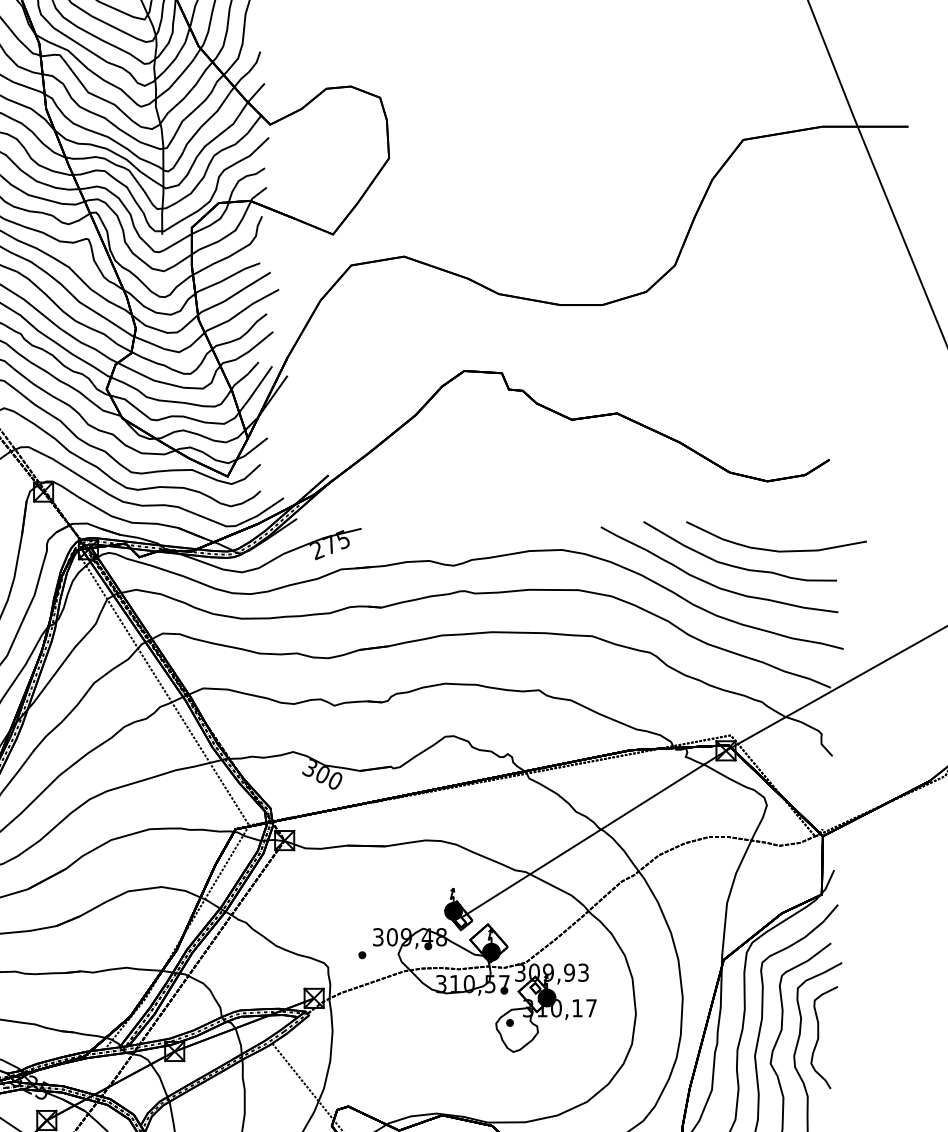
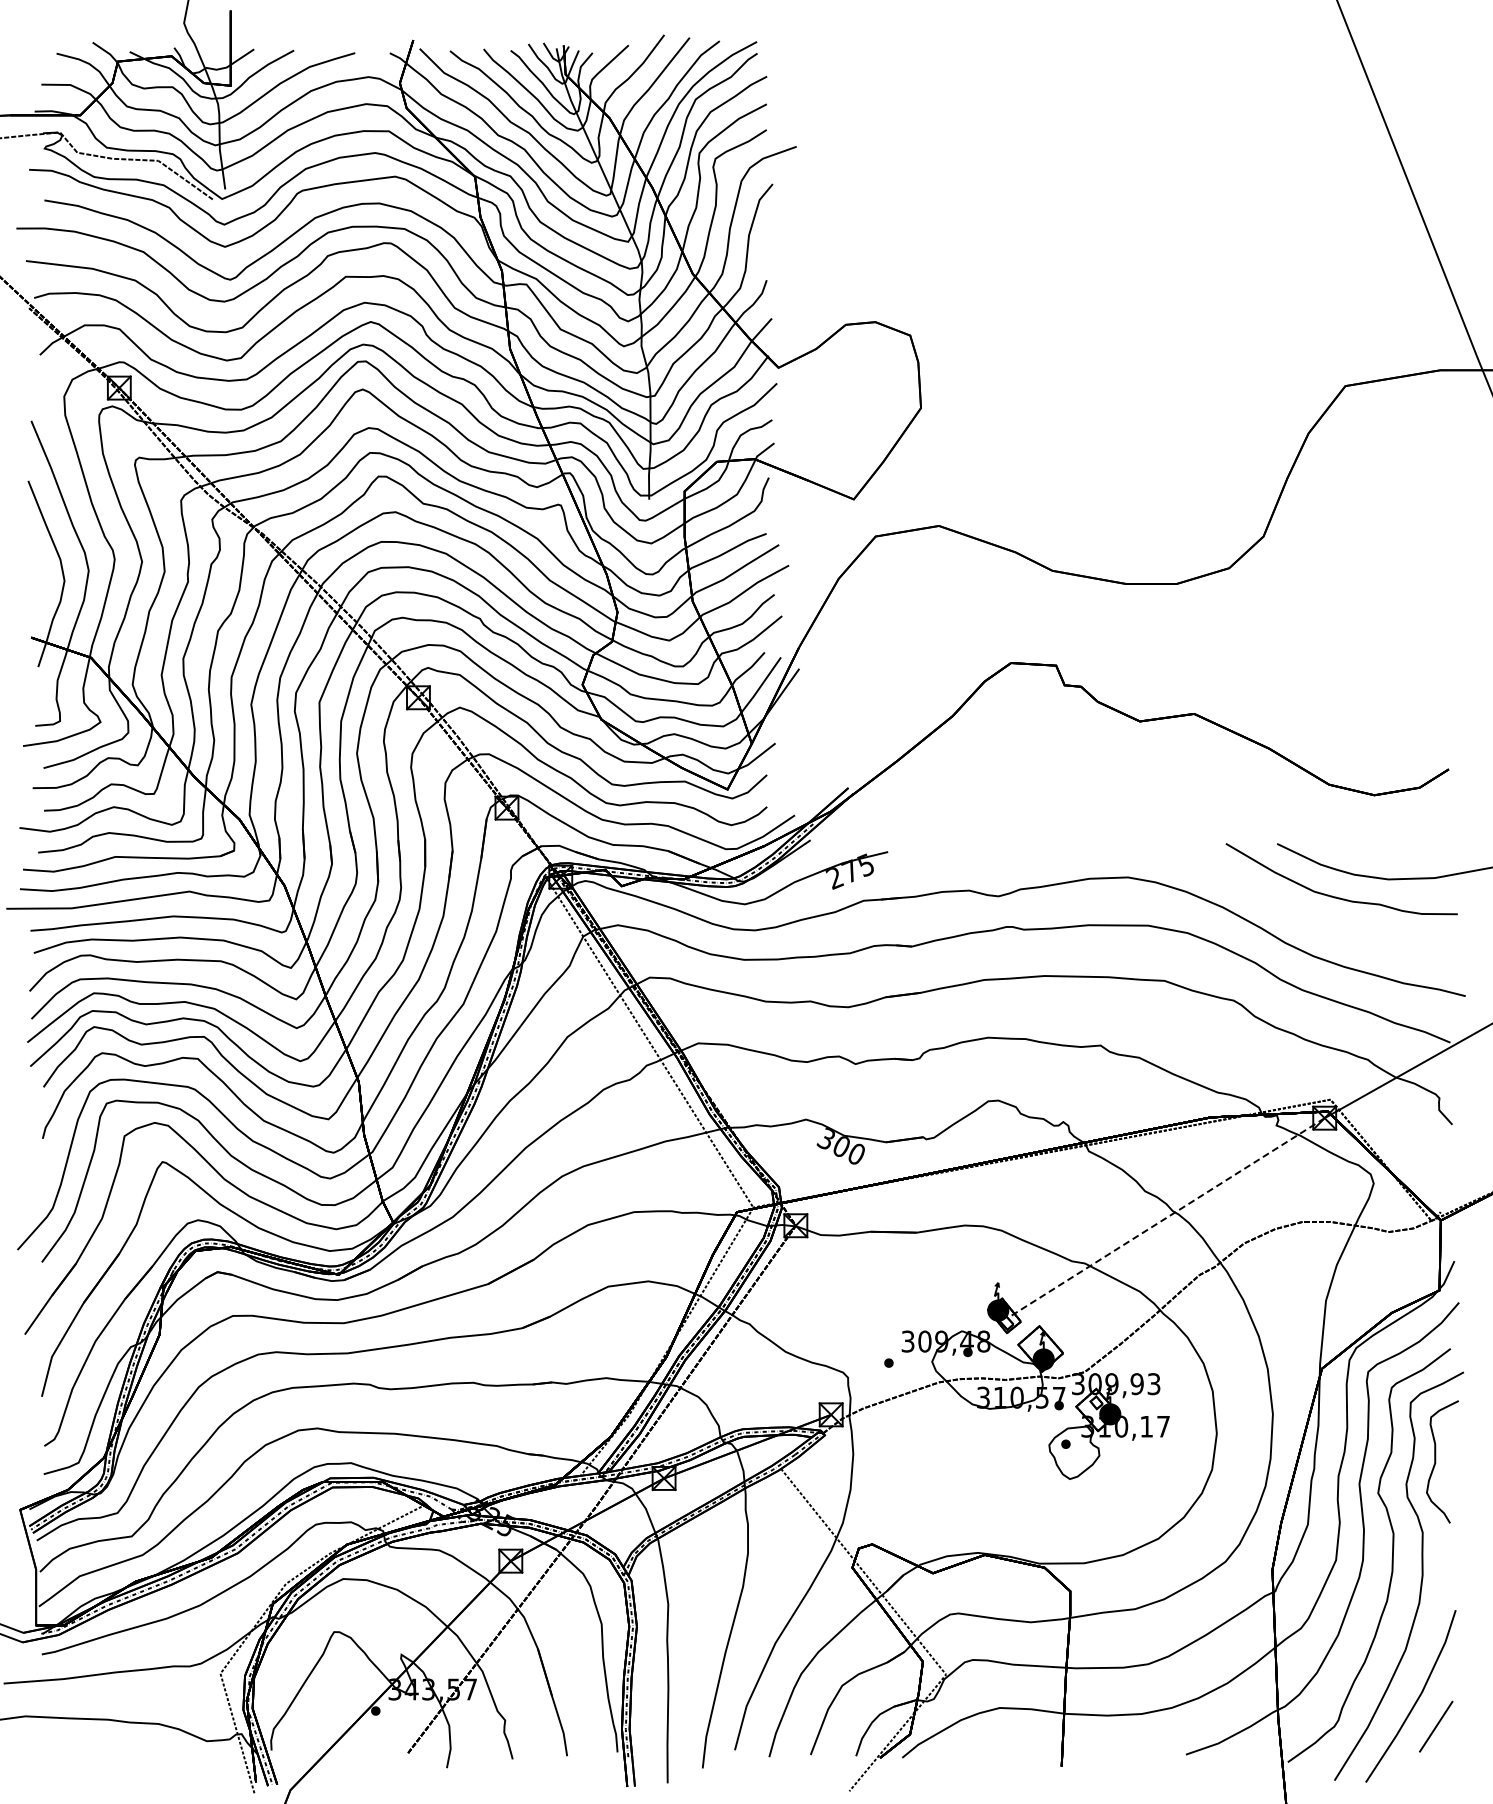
curve: (714, 585) -> (1311, 919), removed
line: (593, 834) -> (1165, 1218), solid -> dashed

